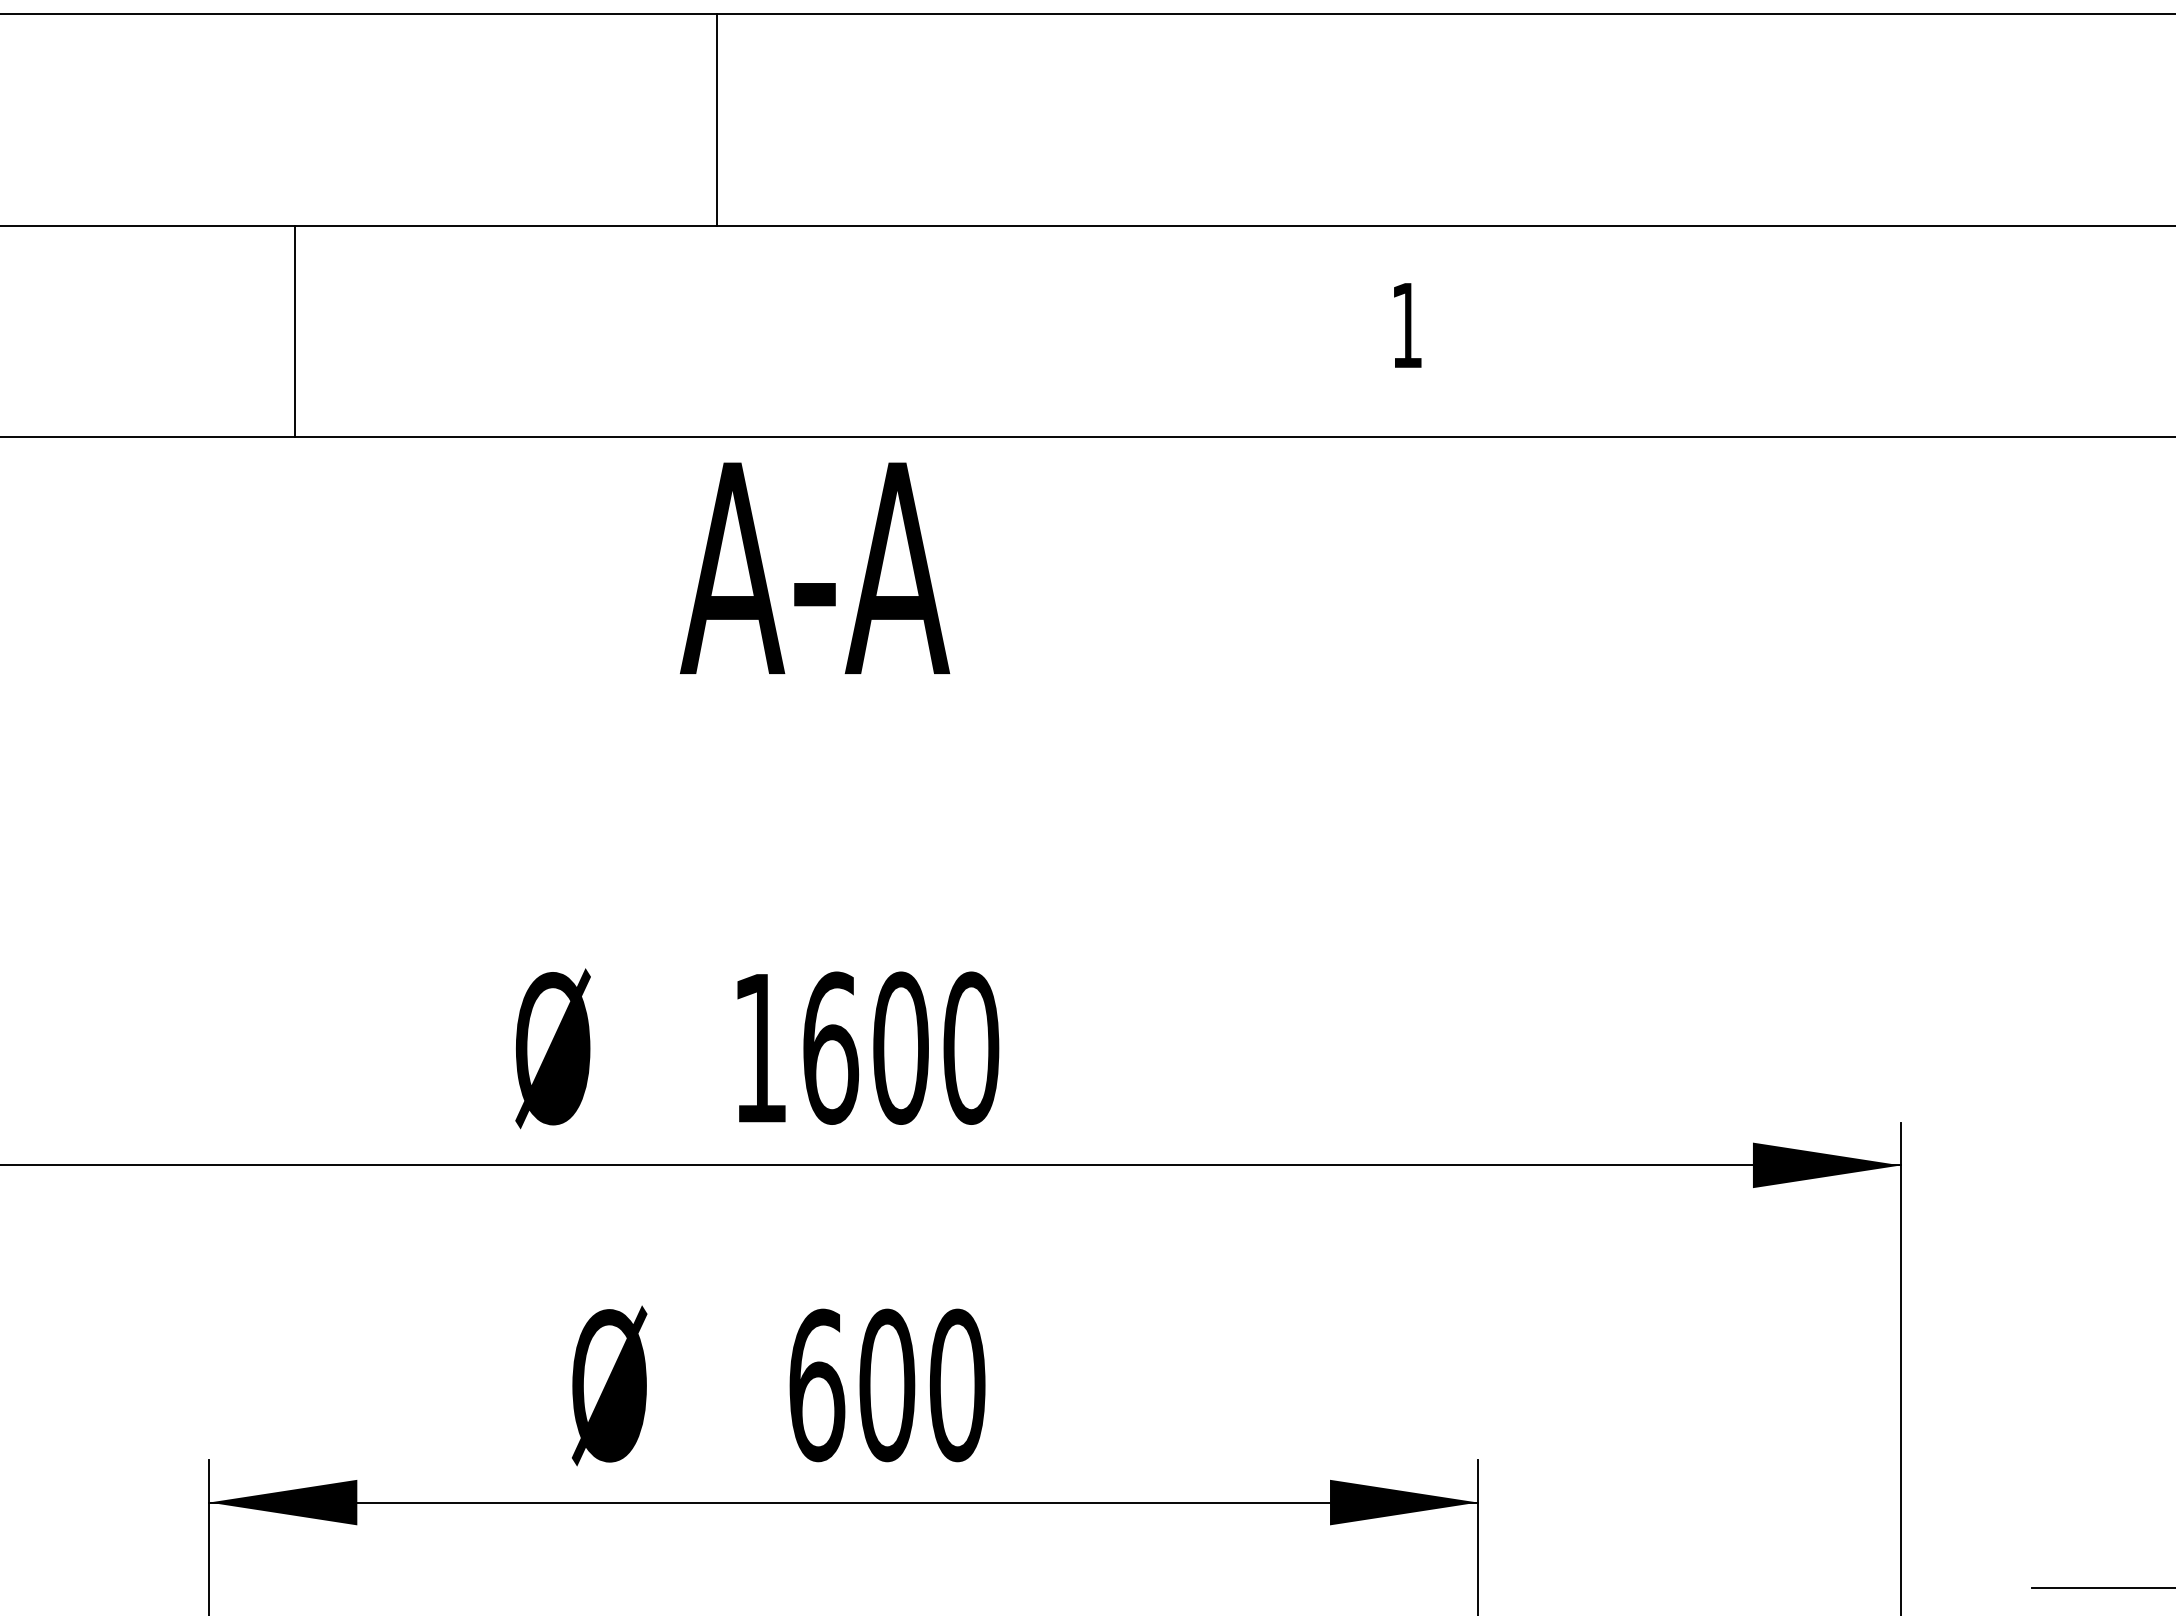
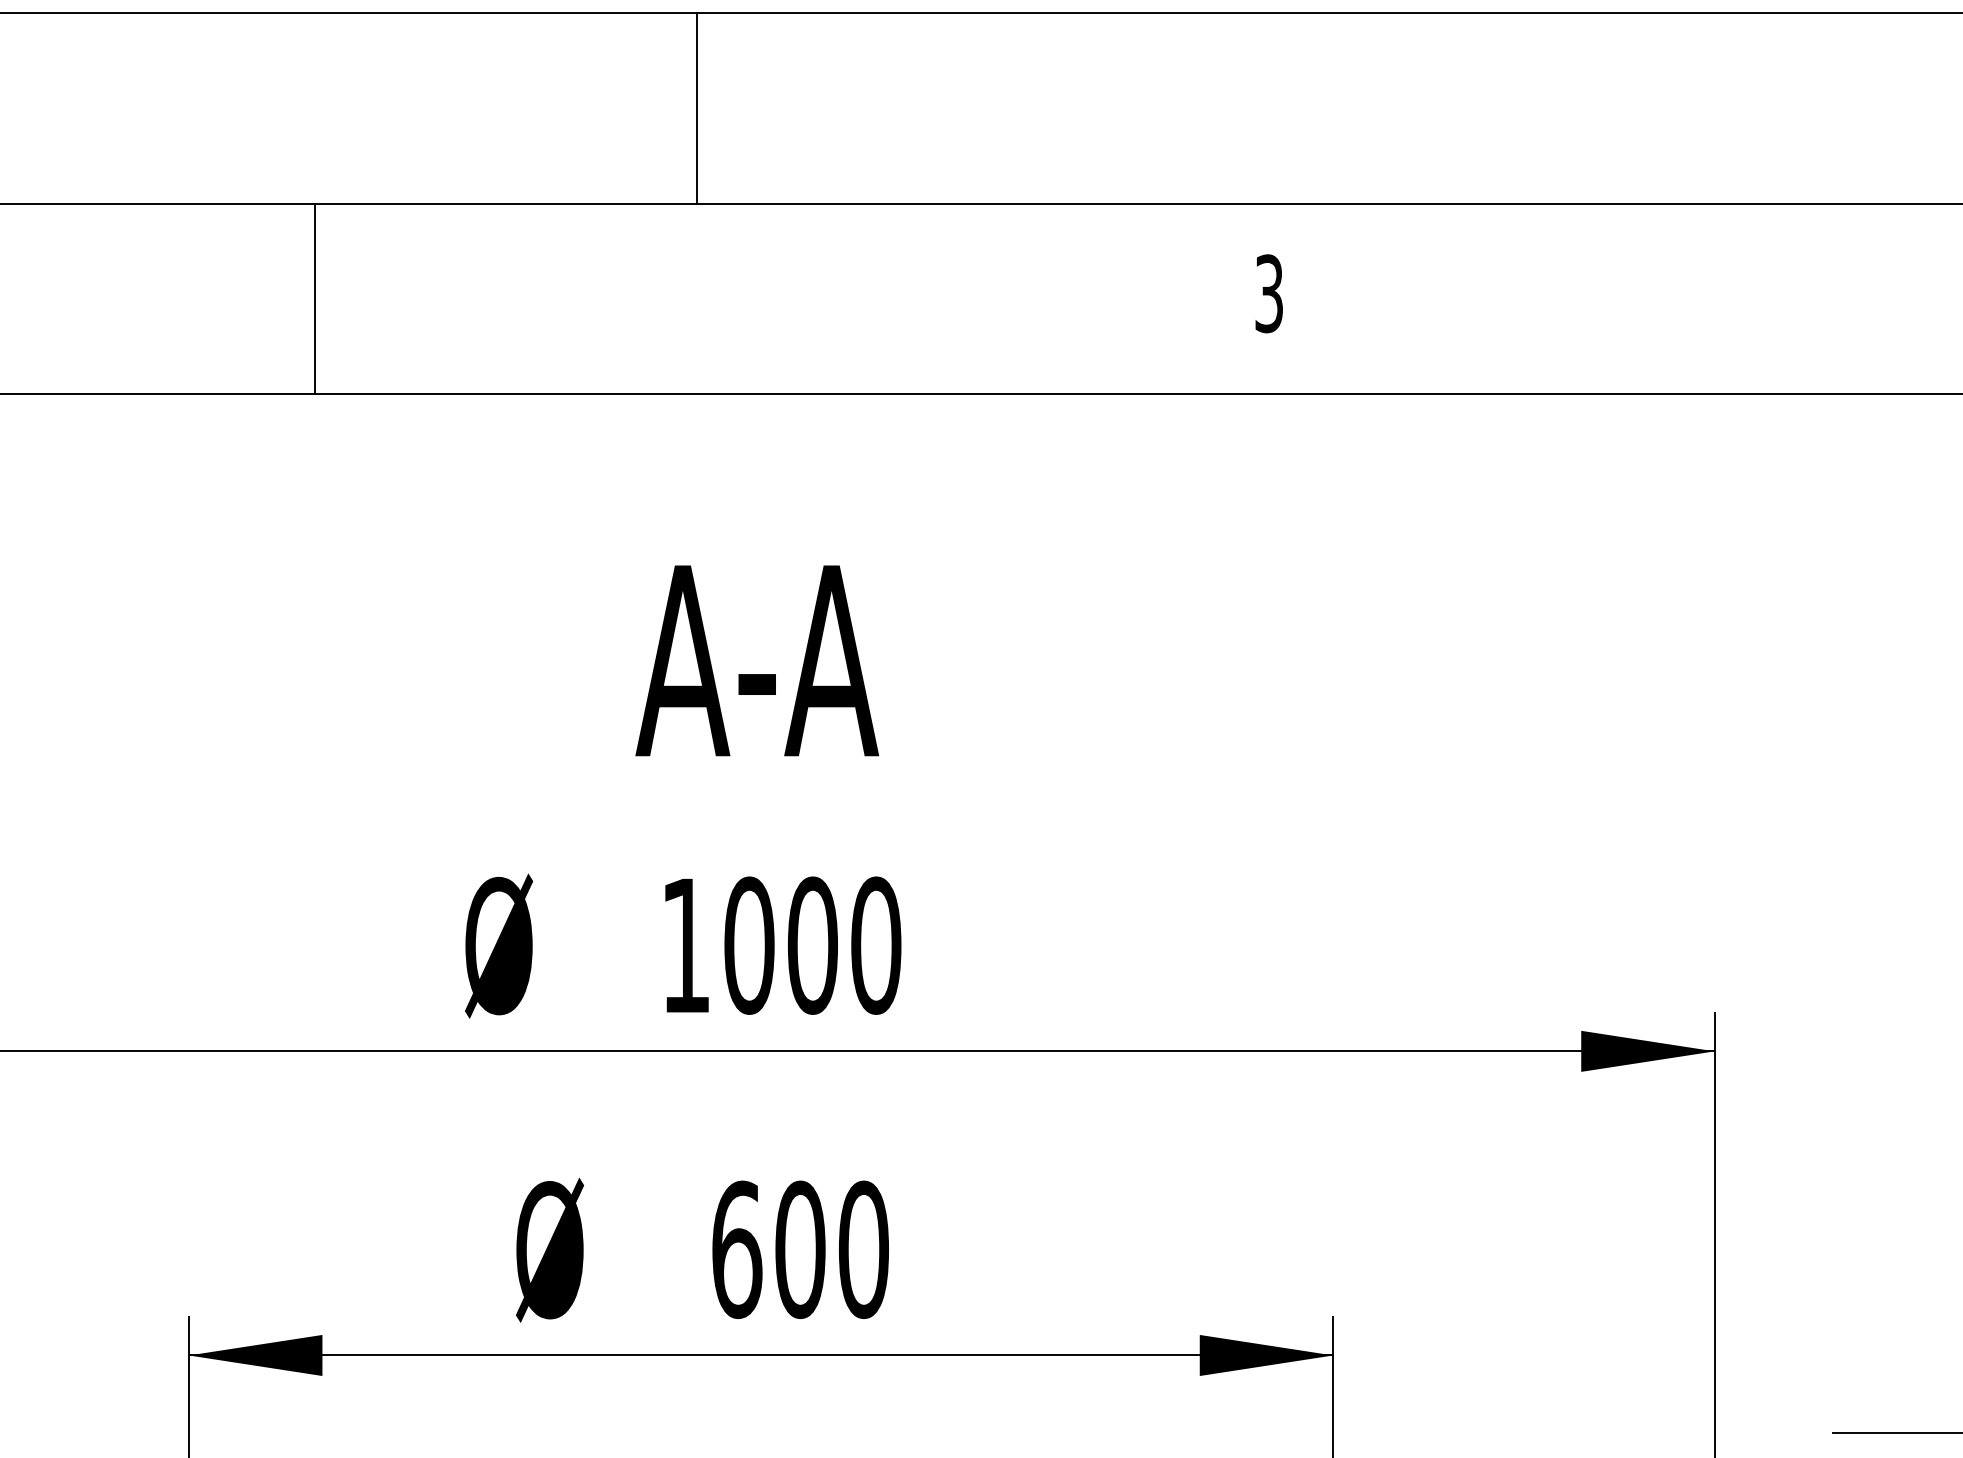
line: (716, 118) -> (696, 107), moved
text: (1406, 325) -> (1268, 293), 1 -> 3
line: (295, 330) -> (315, 298), moved
text: (815, 567) -> (757, 660), moved
text: (830, 1048) -> (749, 945), 1600 -> 1000

